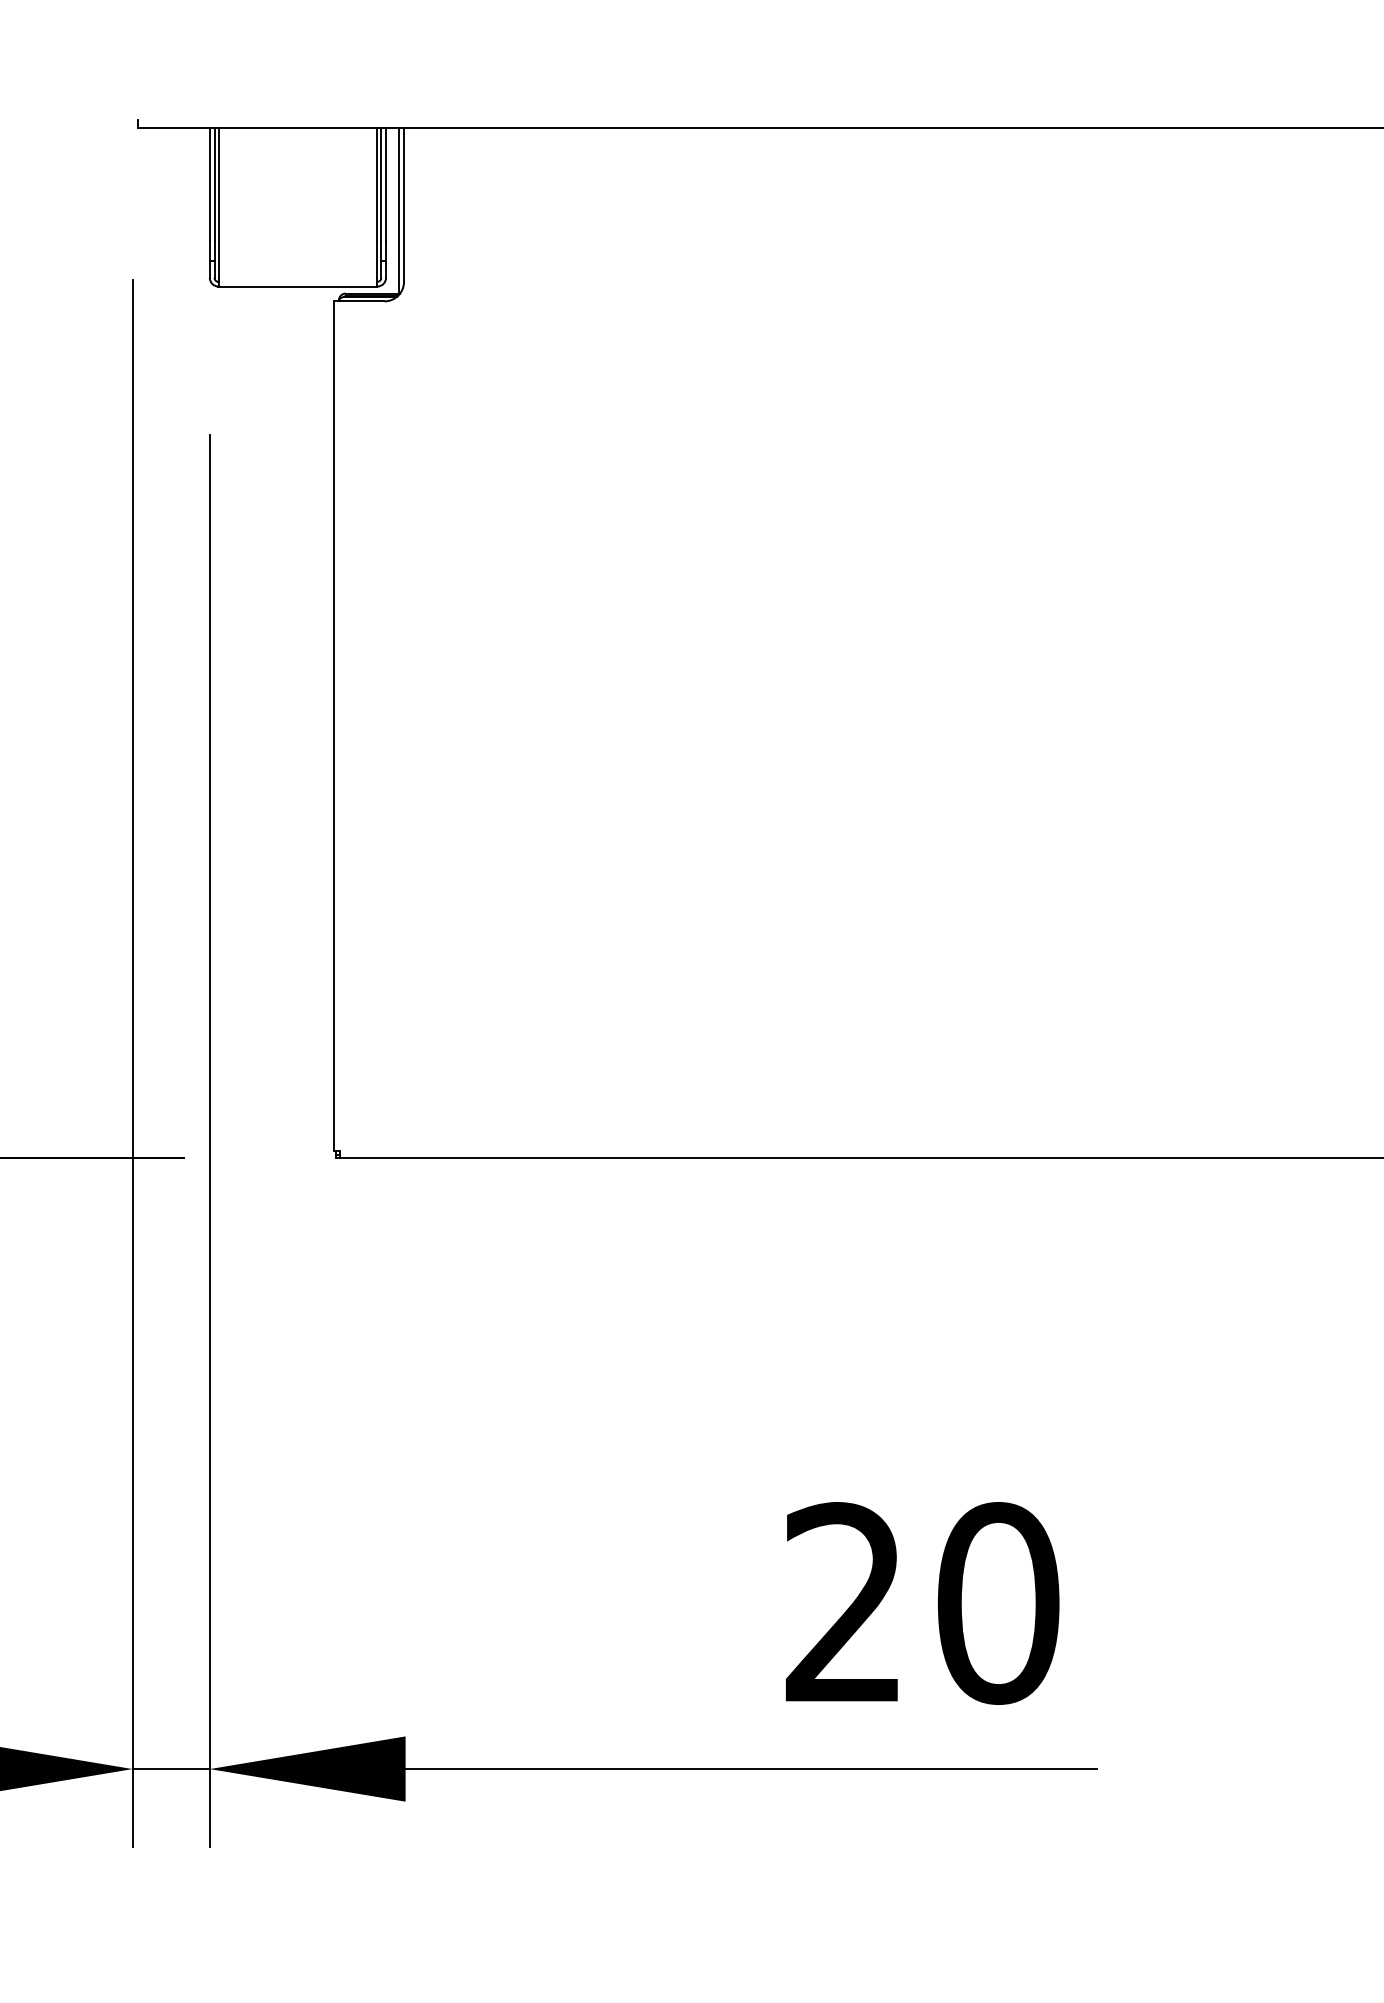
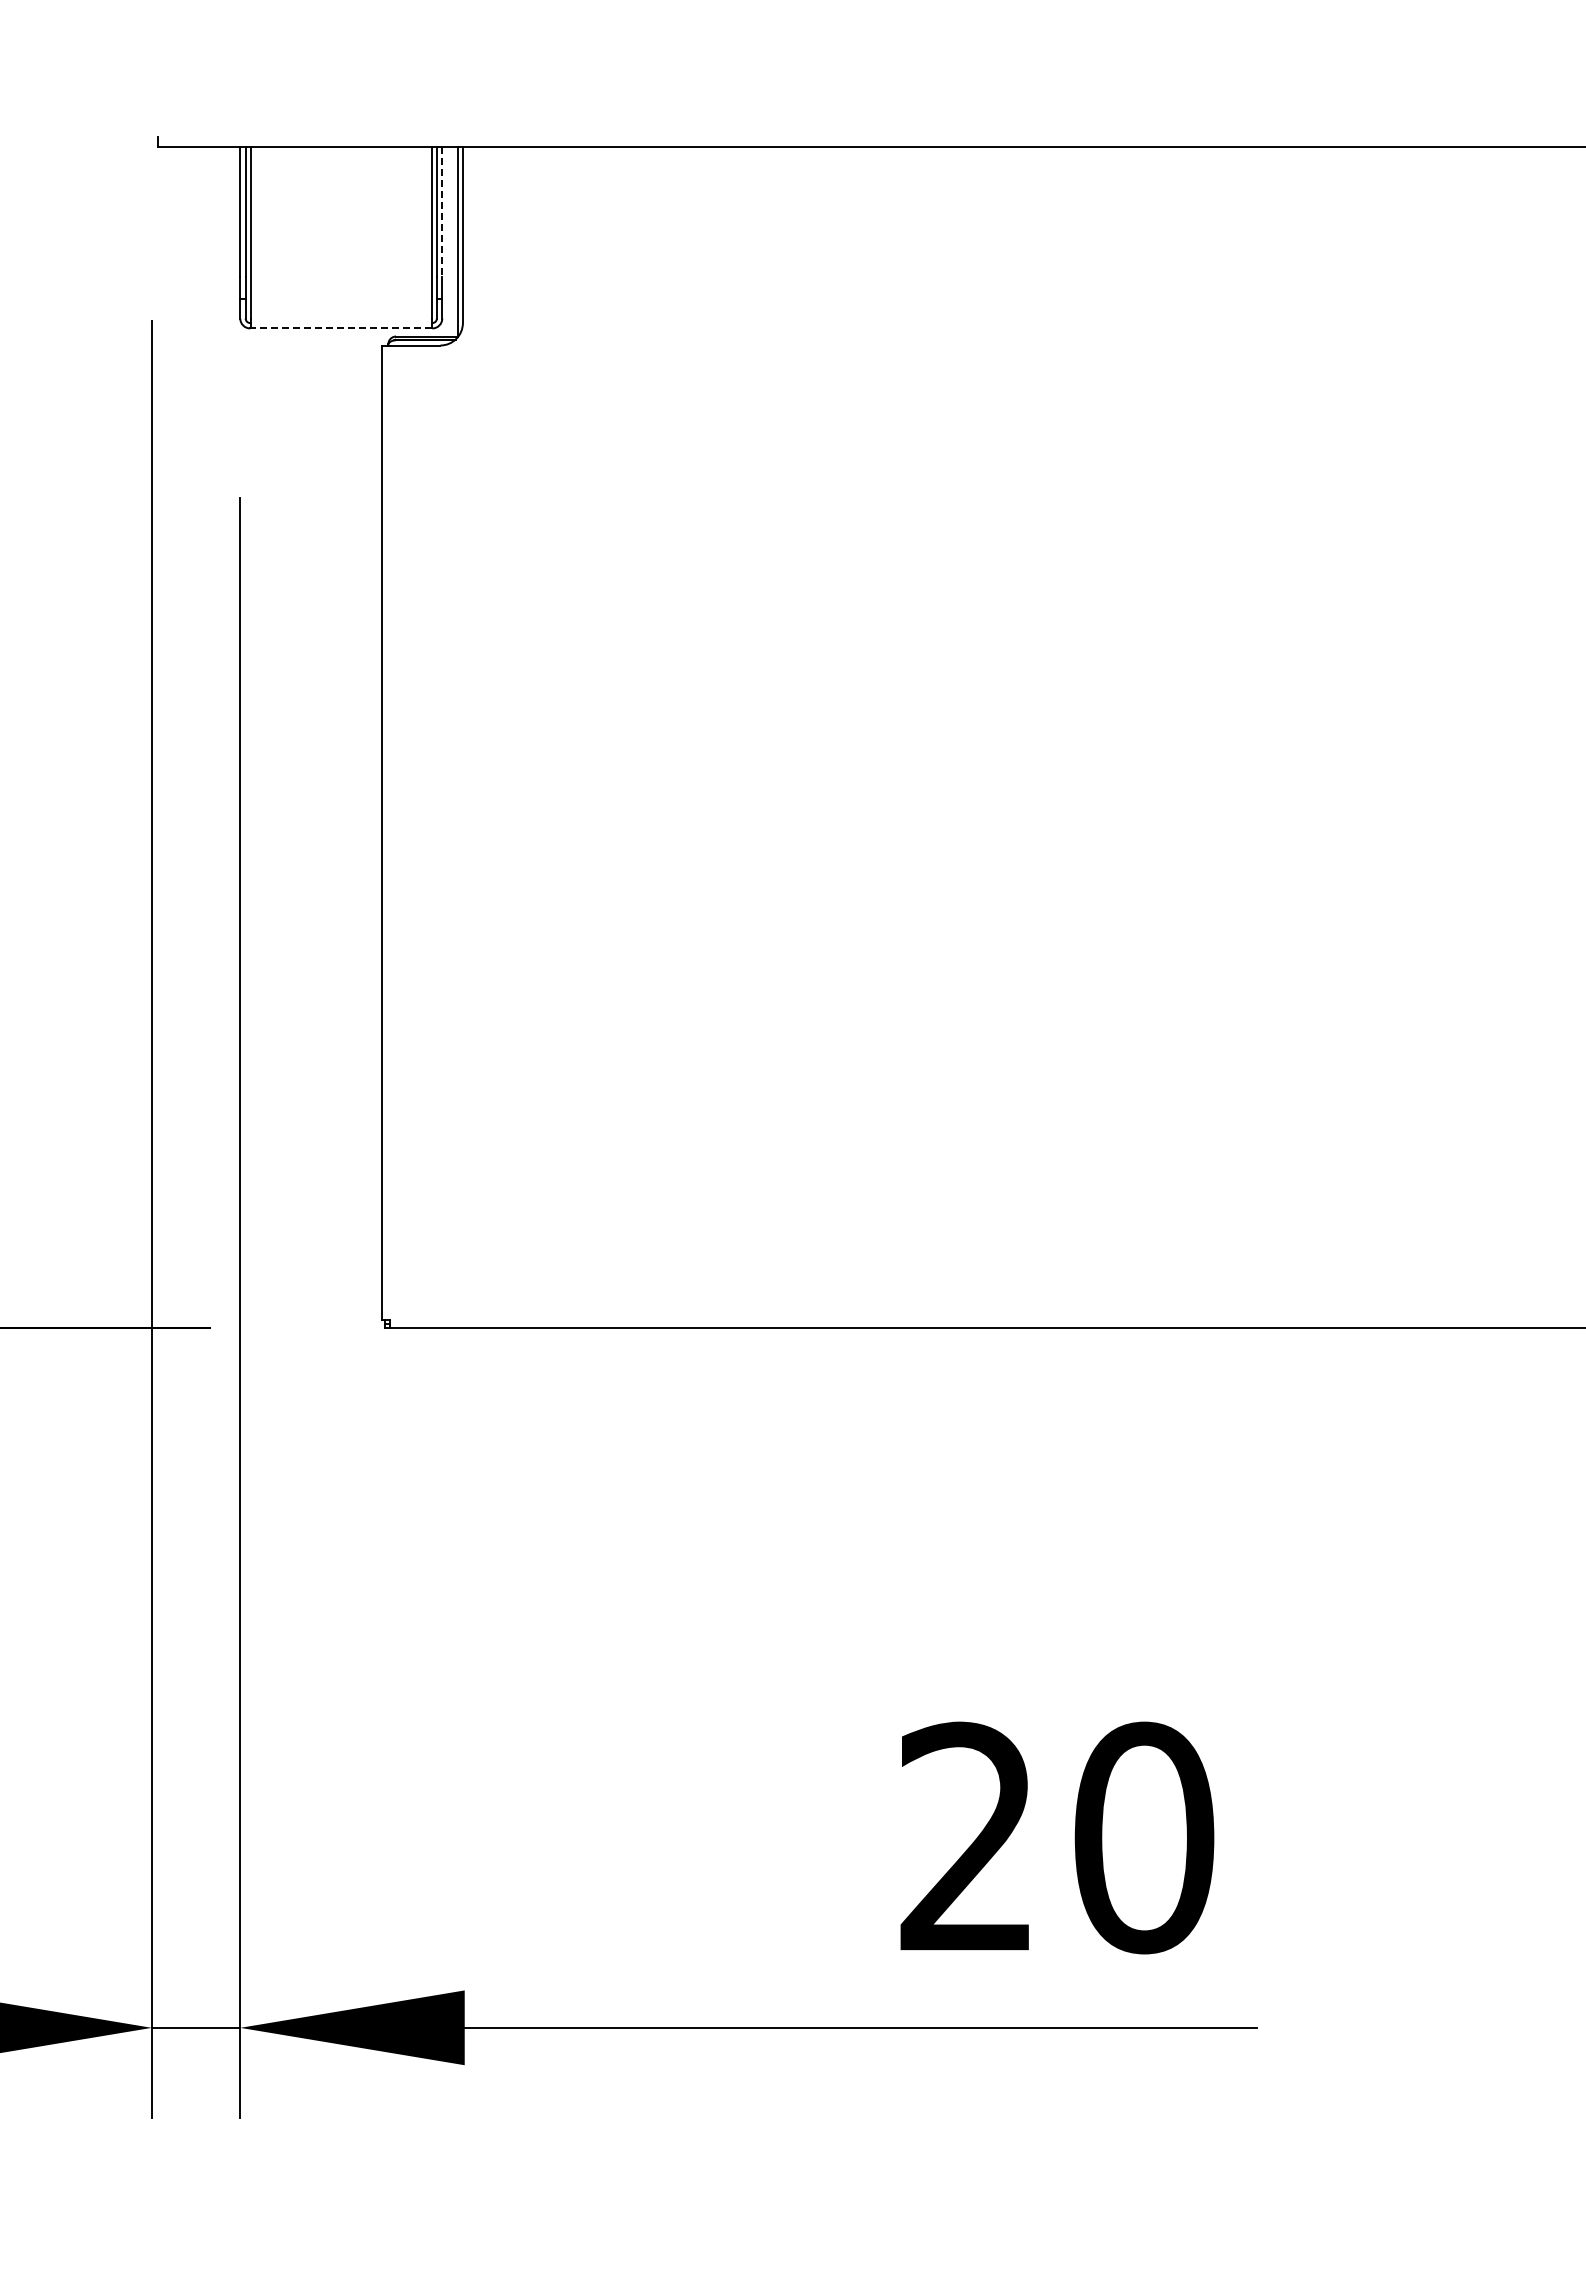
line: (386, 184) -> (442, 211), solid -> dashed
line: (297, 286) -> (340, 328), solid -> dashed

